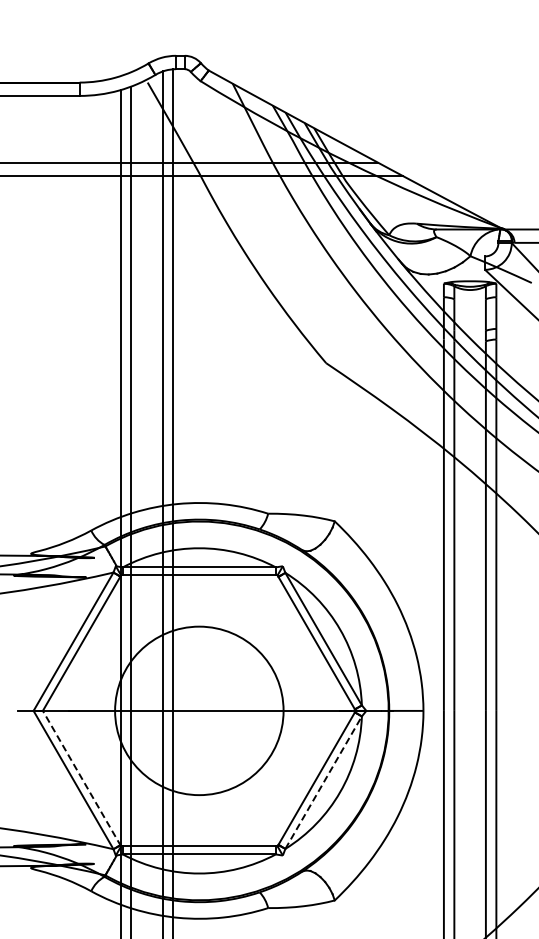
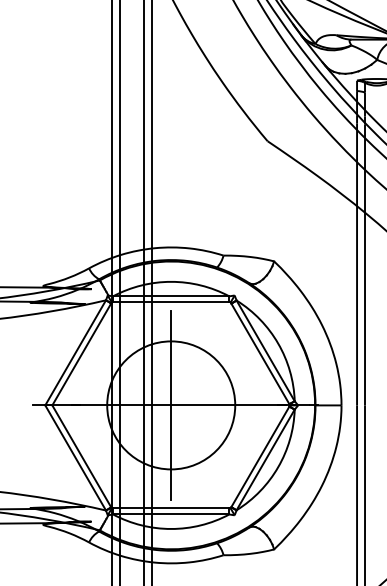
line: (199, 710) -> (171, 405), added
line: (81, 778) -> (81, 456), dashed -> solid
line: (323, 782) -> (265, 459), dashed -> solid

